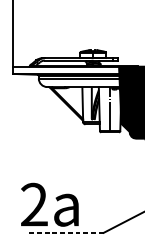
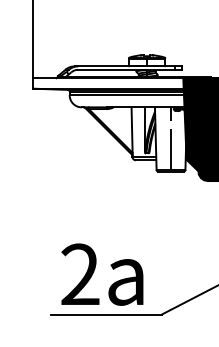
text: (49, 204) -> (102, 274), moved
line: (64, 232) -> (106, 314), dashed -> solid

